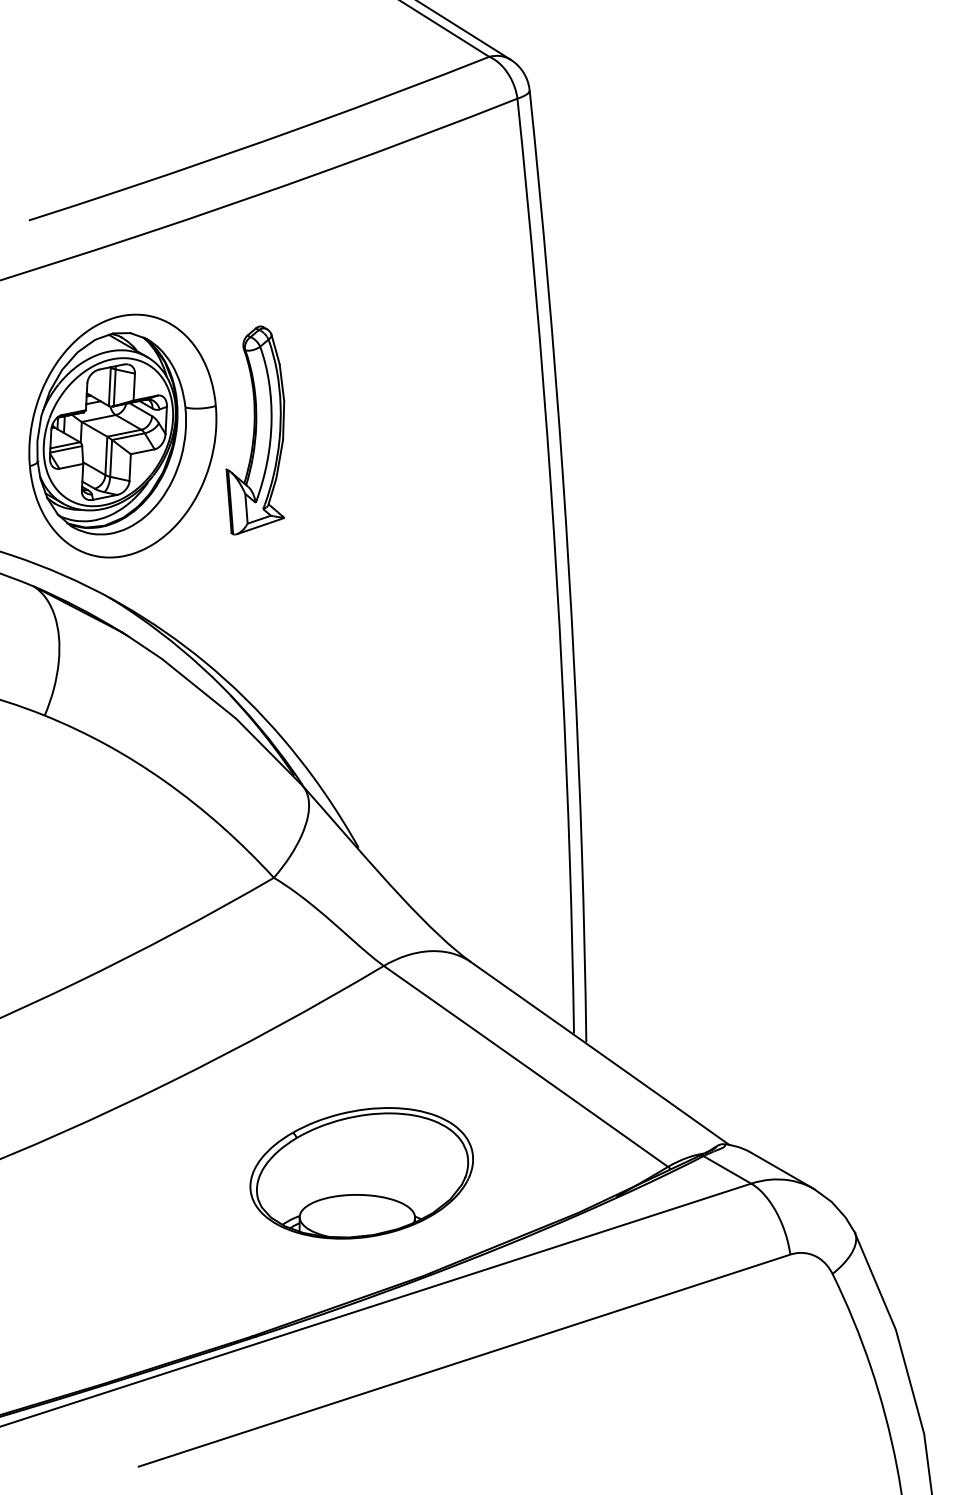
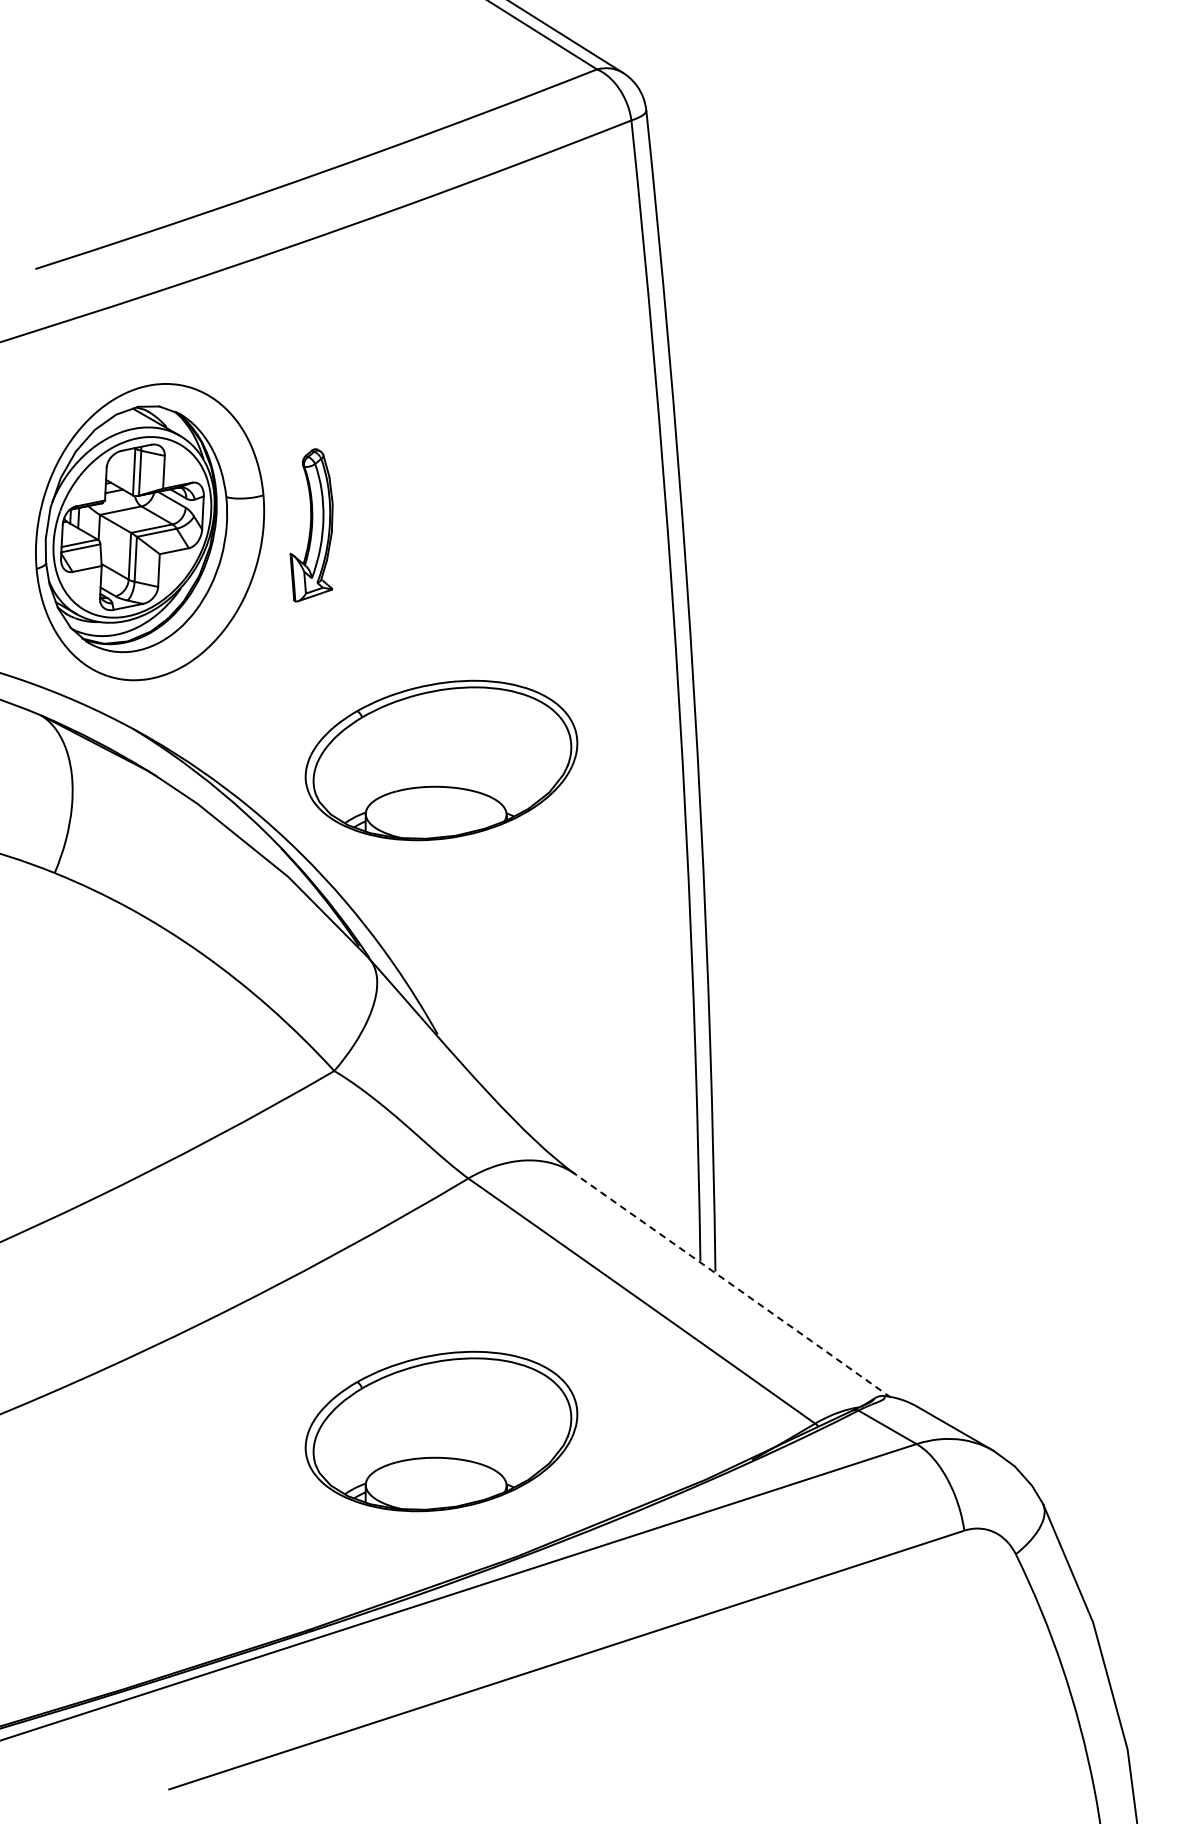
part: (255, 430) -> (311, 525), size x0.6
part: (361, 623) -> (441, 760), added
line: (601, 1053) -> (733, 1285), solid -> dashed

